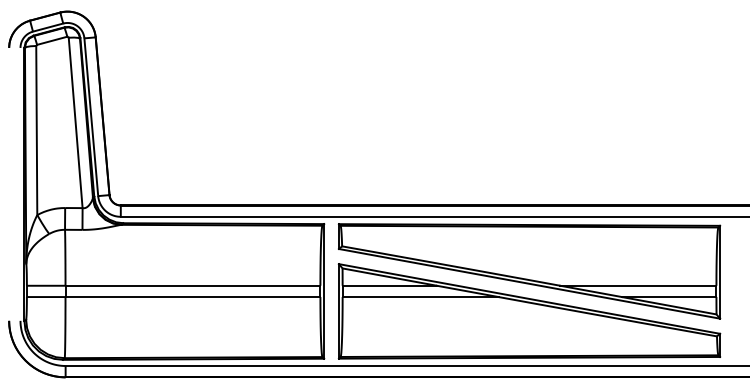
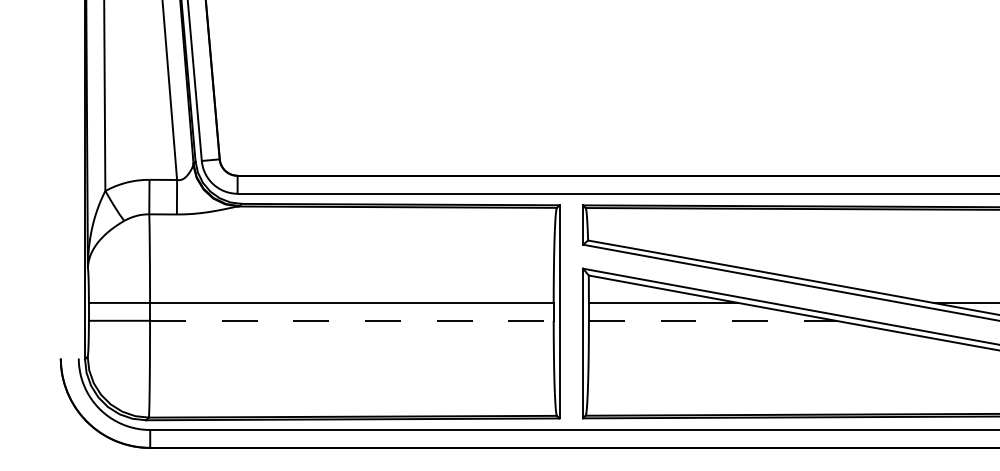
line: (193, 297) -> (352, 321), solid -> dashed
line: (420, 297) -> (712, 321), solid -> dashed

